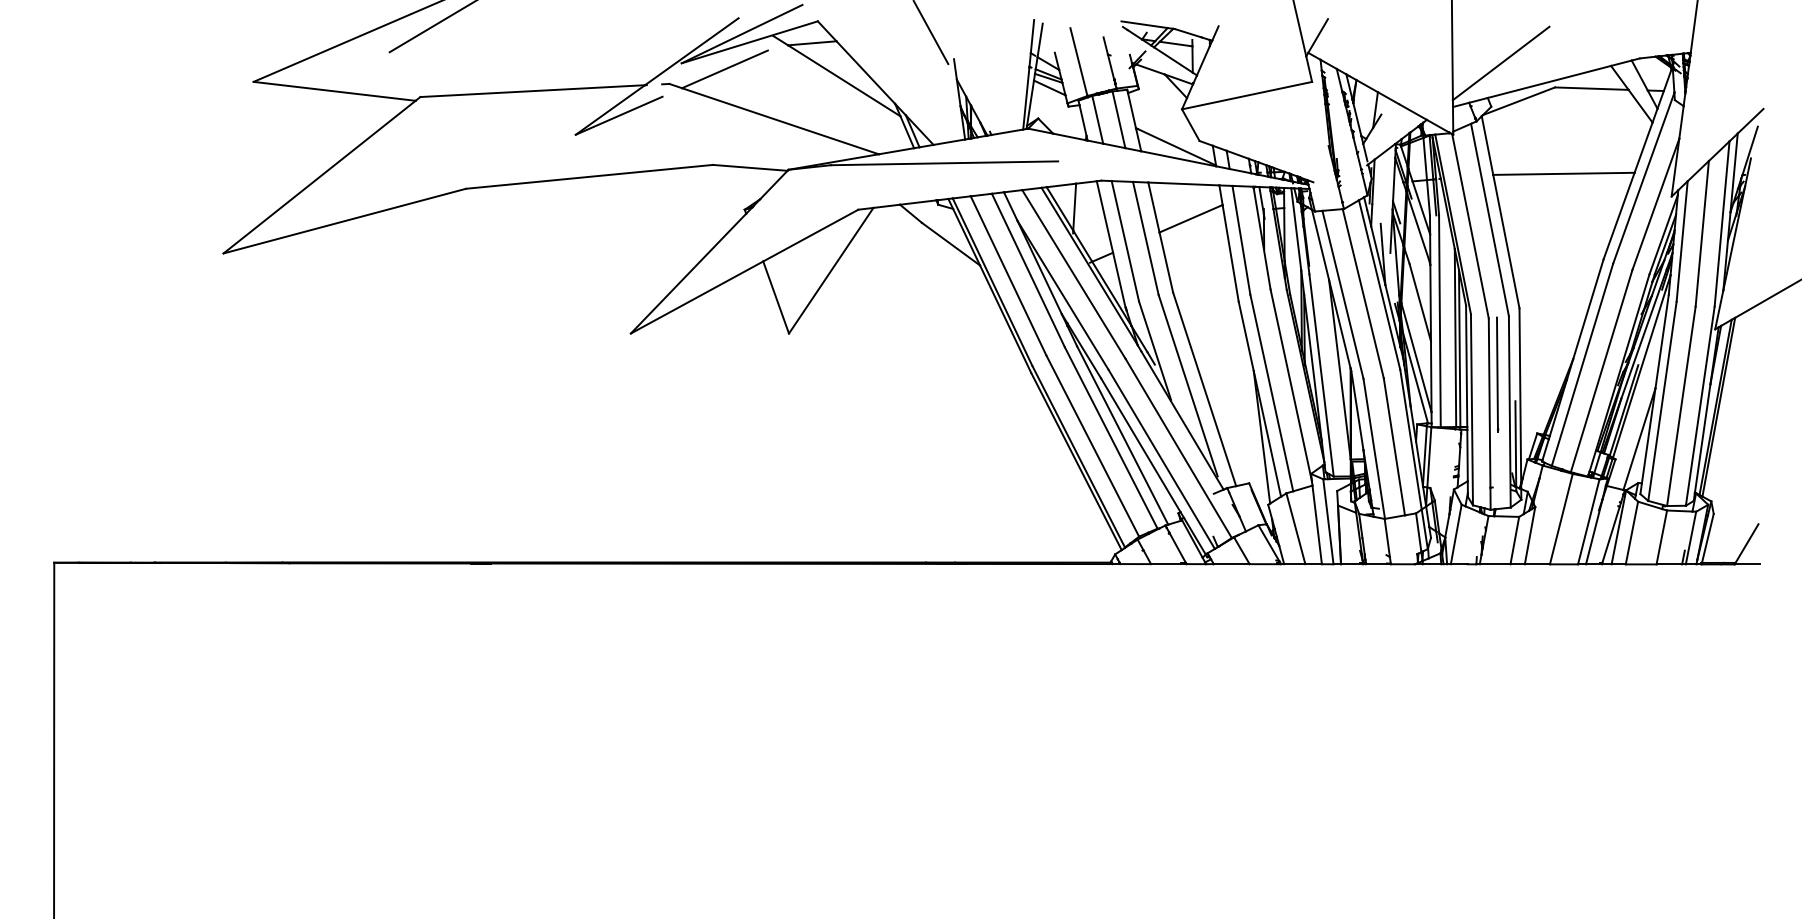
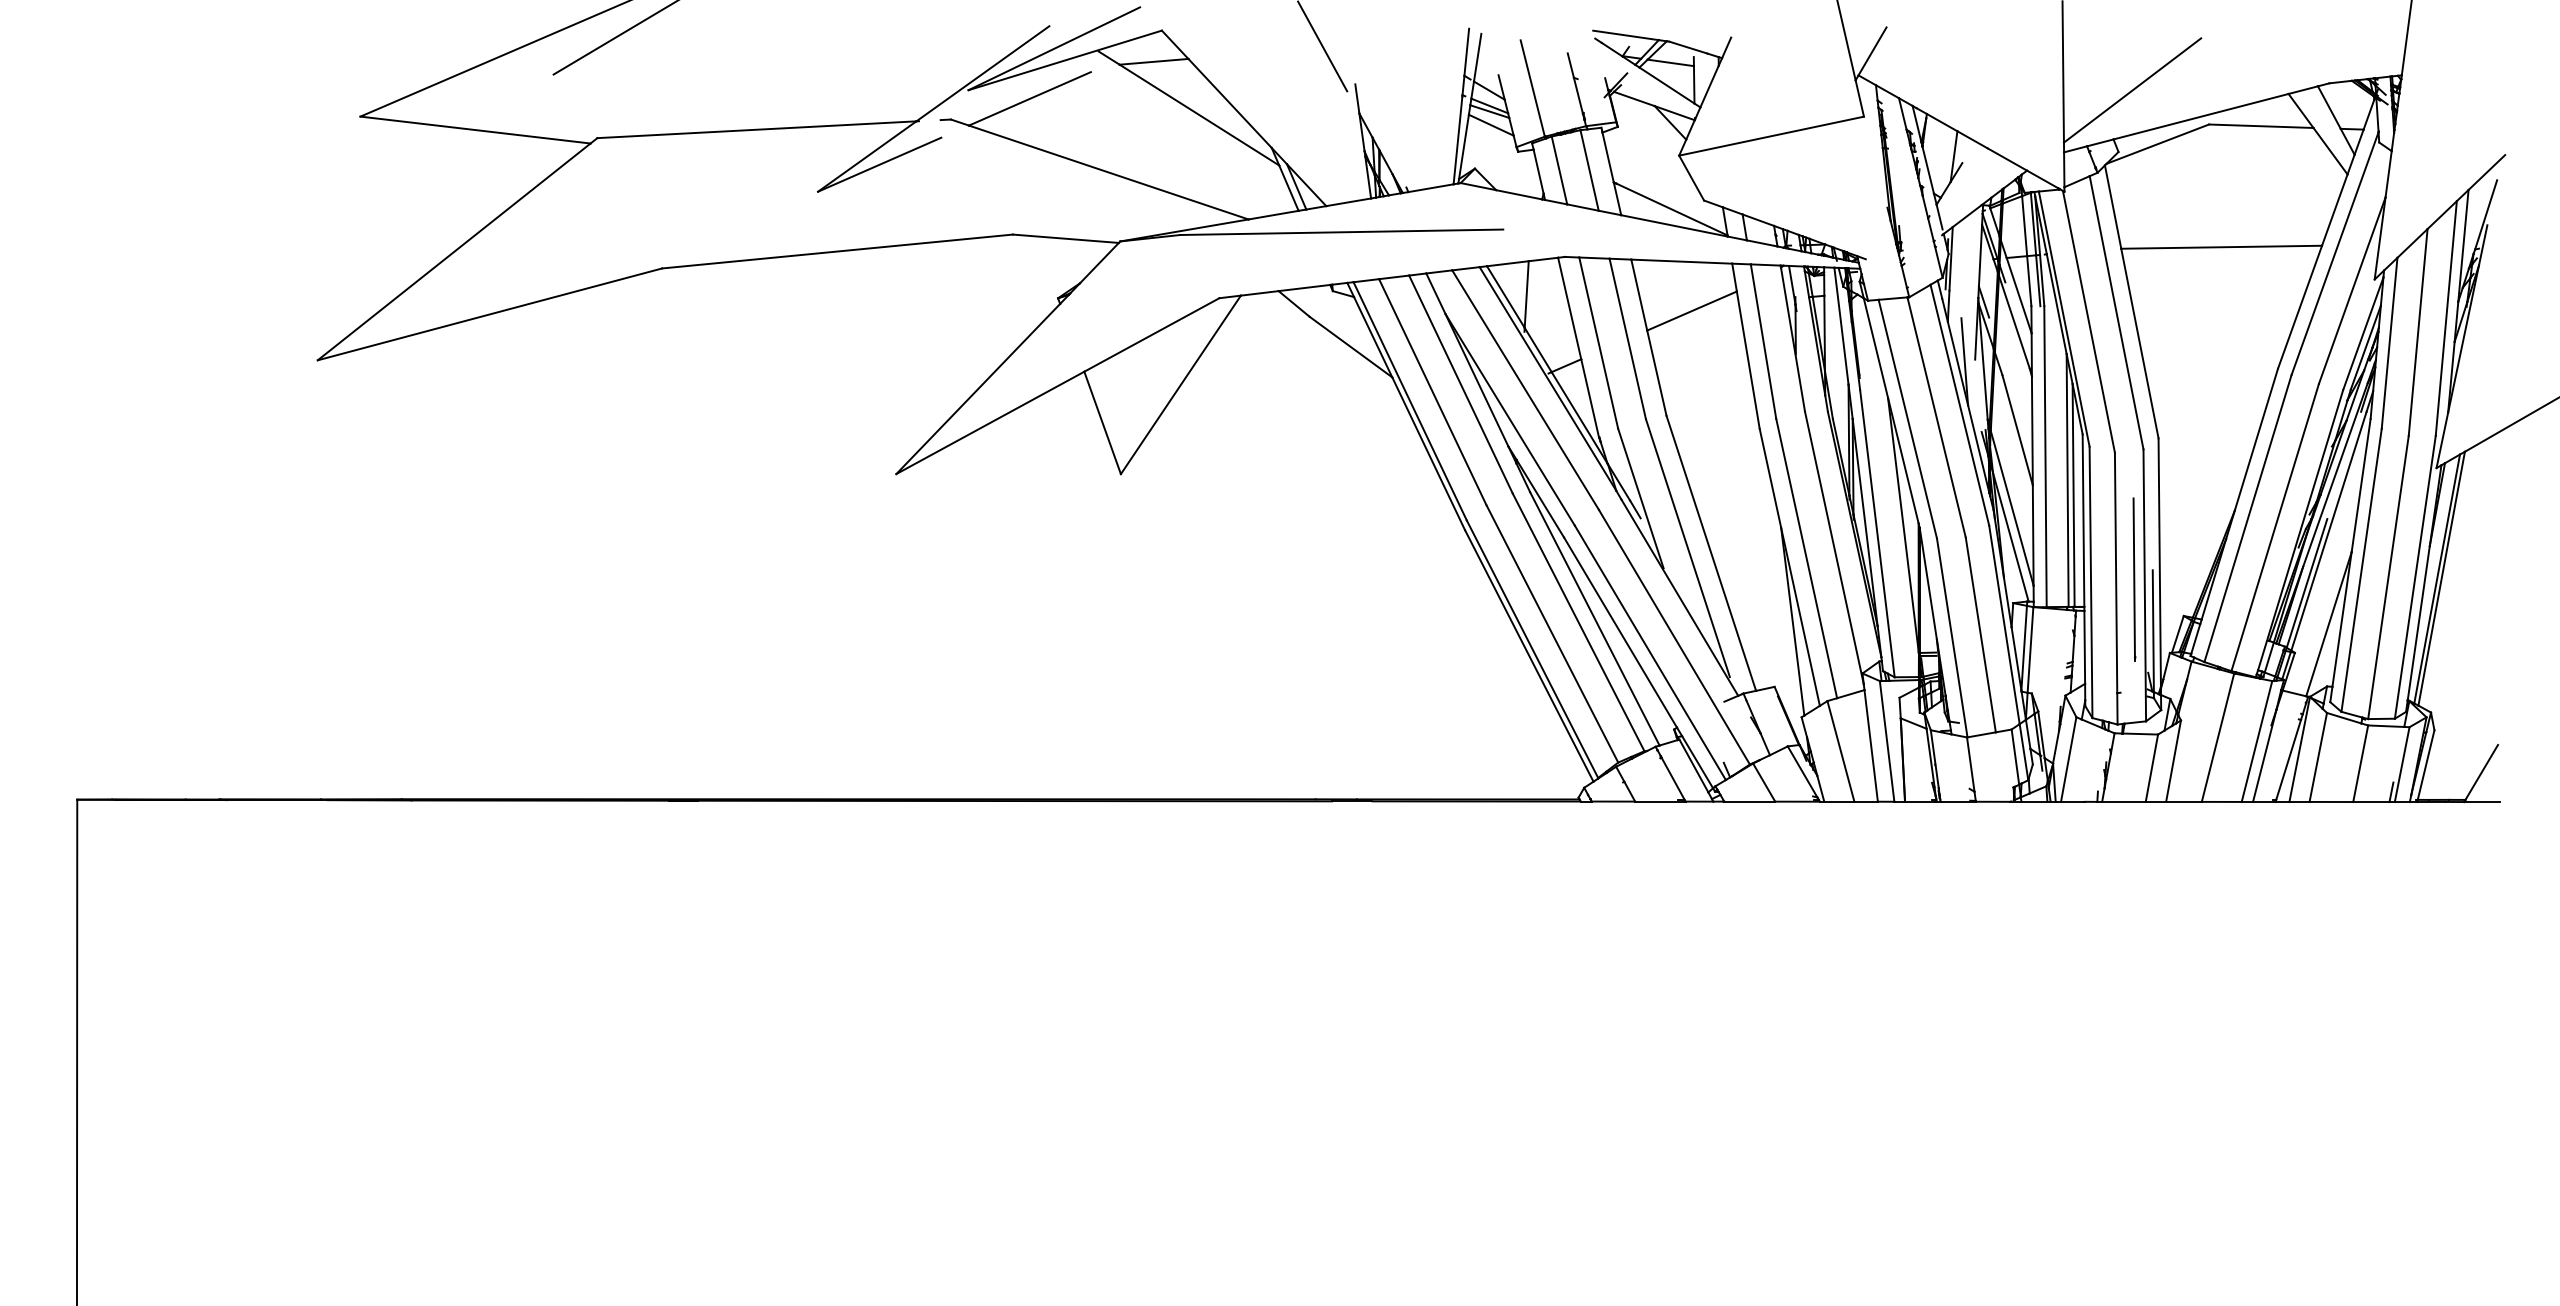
line: (1497, 374) -> (2134, 579), moved

